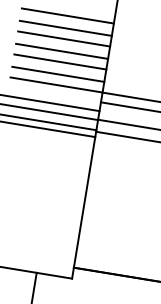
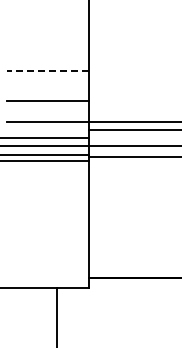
line: (67, 16) -> (47, 60), removed
line: (65, 28) -> (47, 71), solid -> dashed
line: (63, 38) -> (47, 80), removed
line: (61, 51) -> (47, 91), removed
line: (57, 74) -> (47, 112), removed

